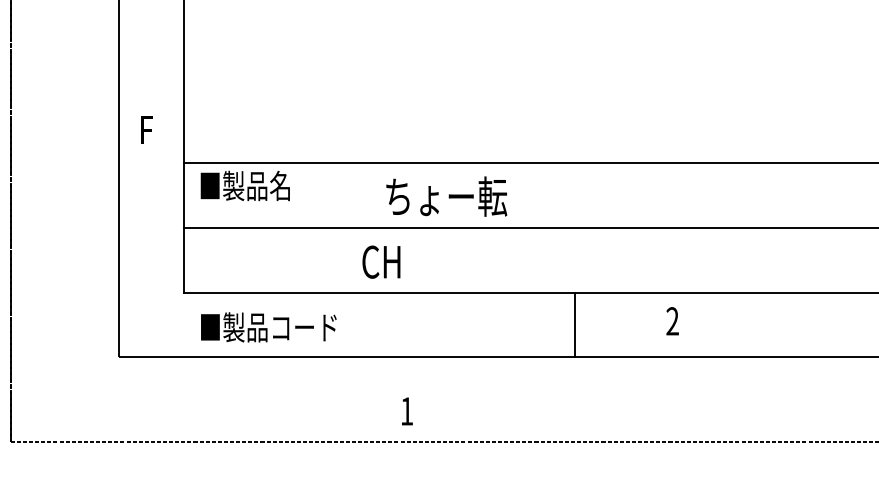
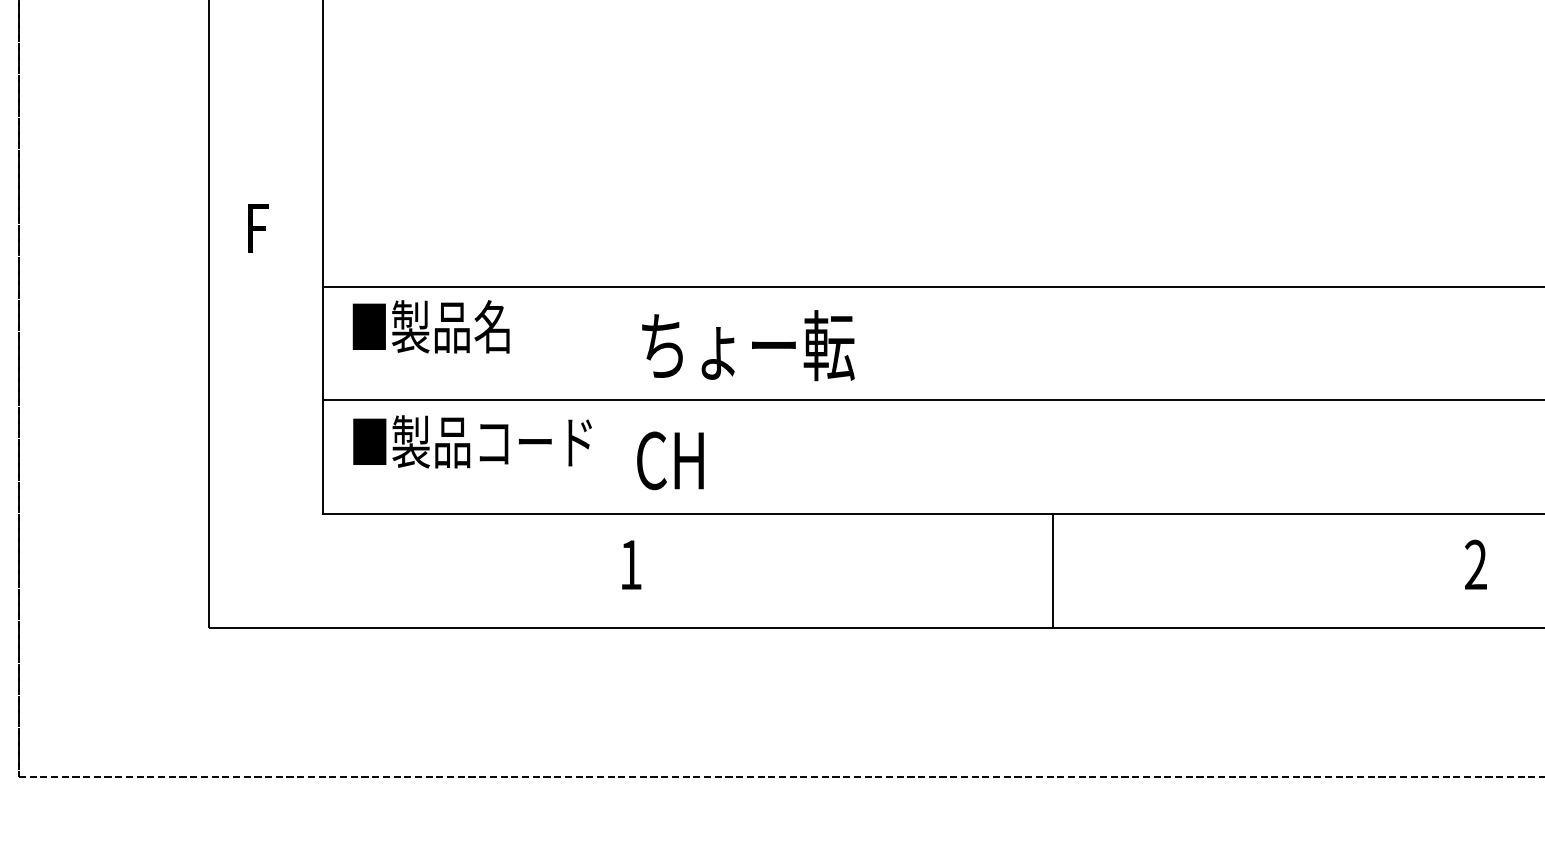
text: (446, 196) -> (747, 345), moved
text: (672, 321) -> (1475, 565), moved
line: (575, 324) -> (1053, 570), moved
text: (268, 327) -> (471, 442), moved
text: (407, 411) -> (631, 565), moved

